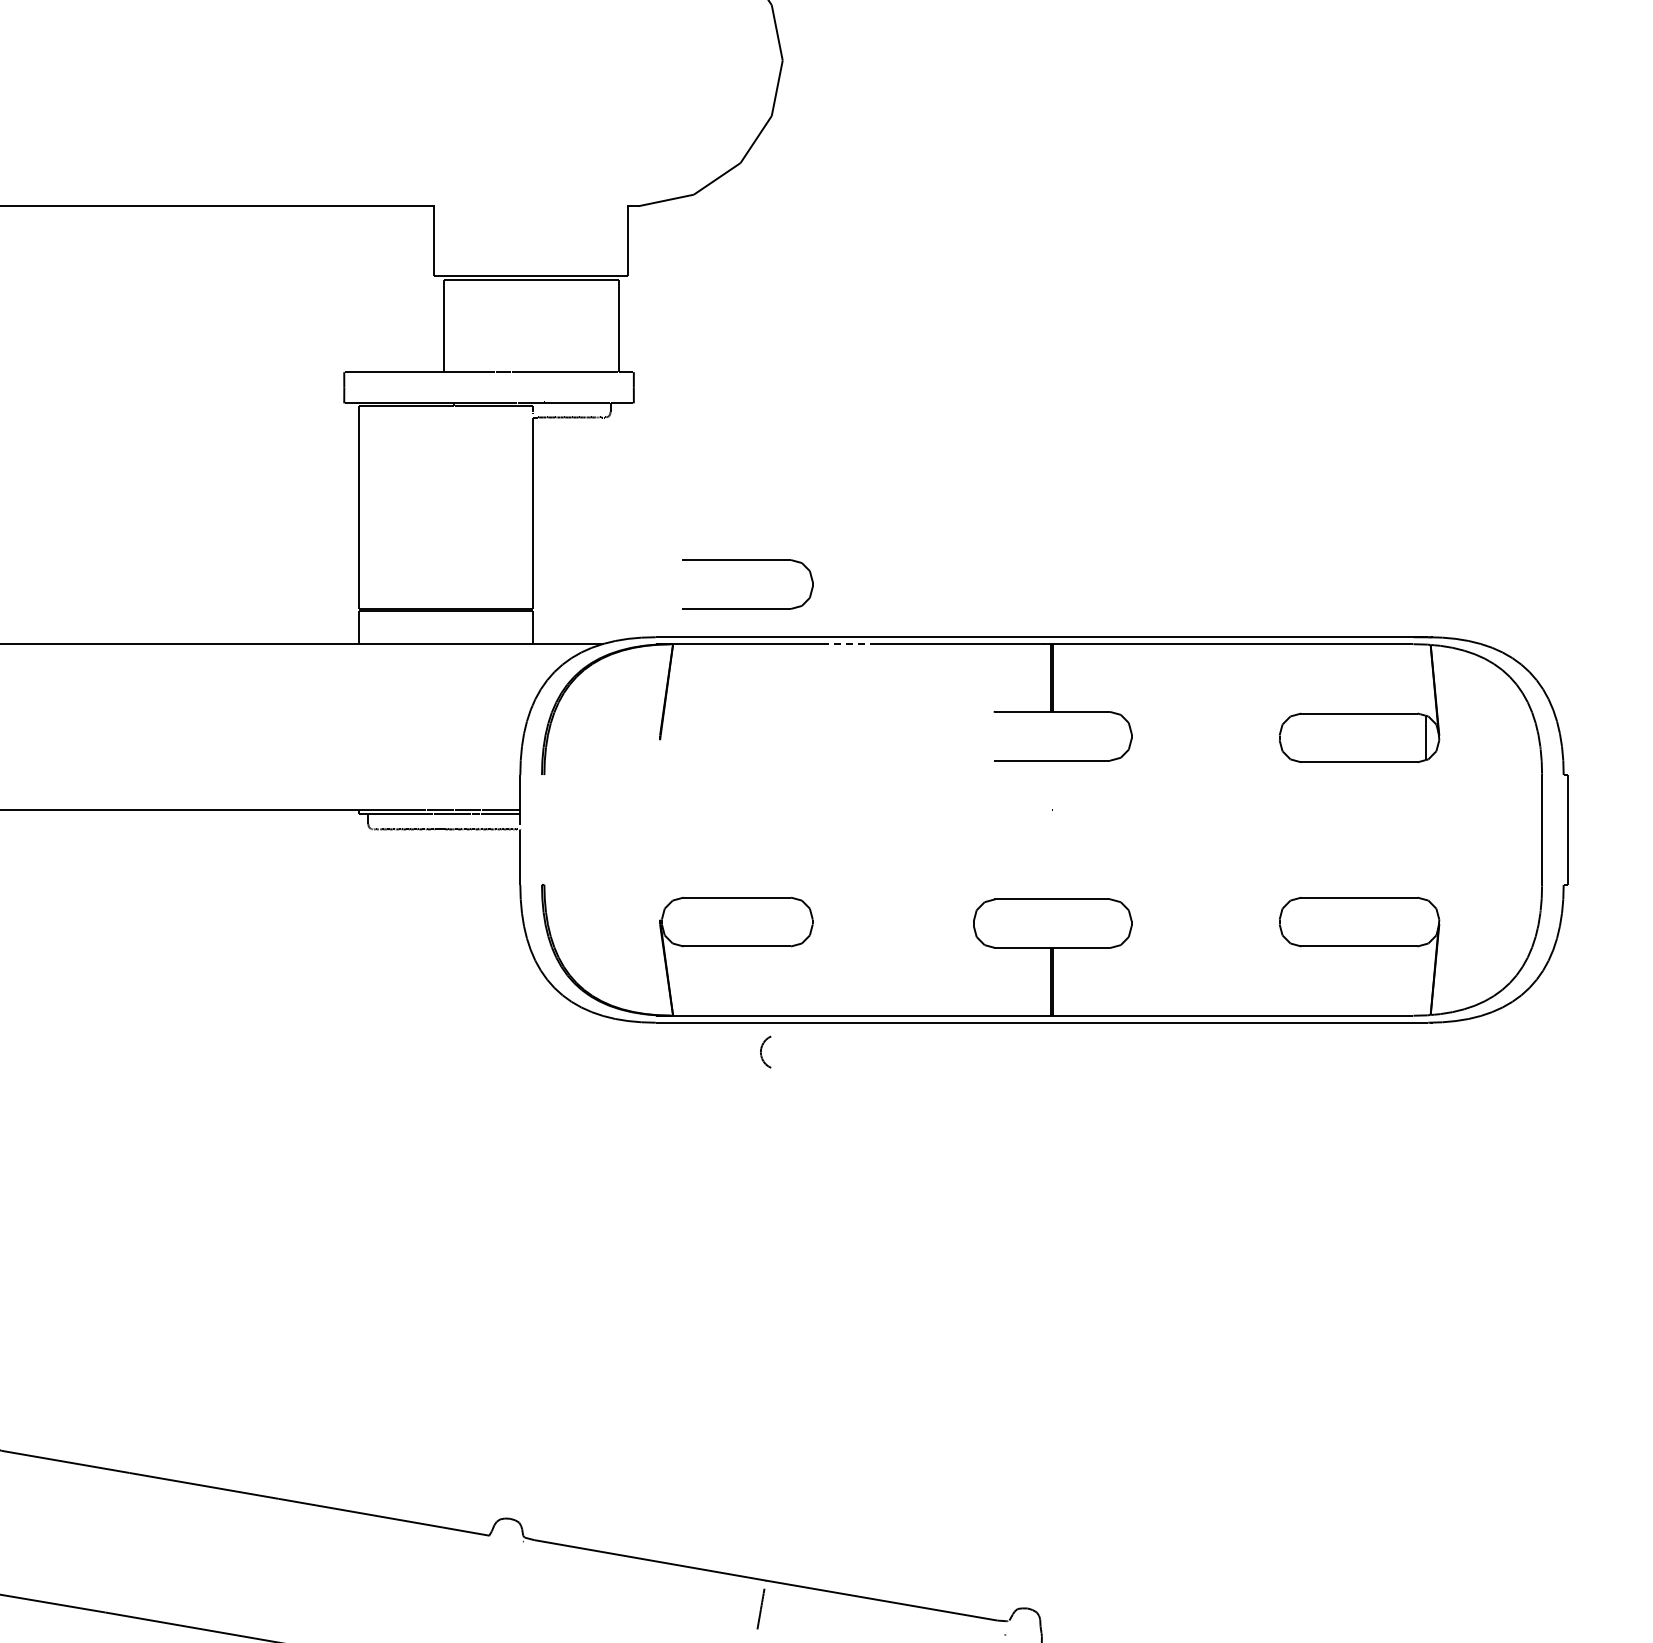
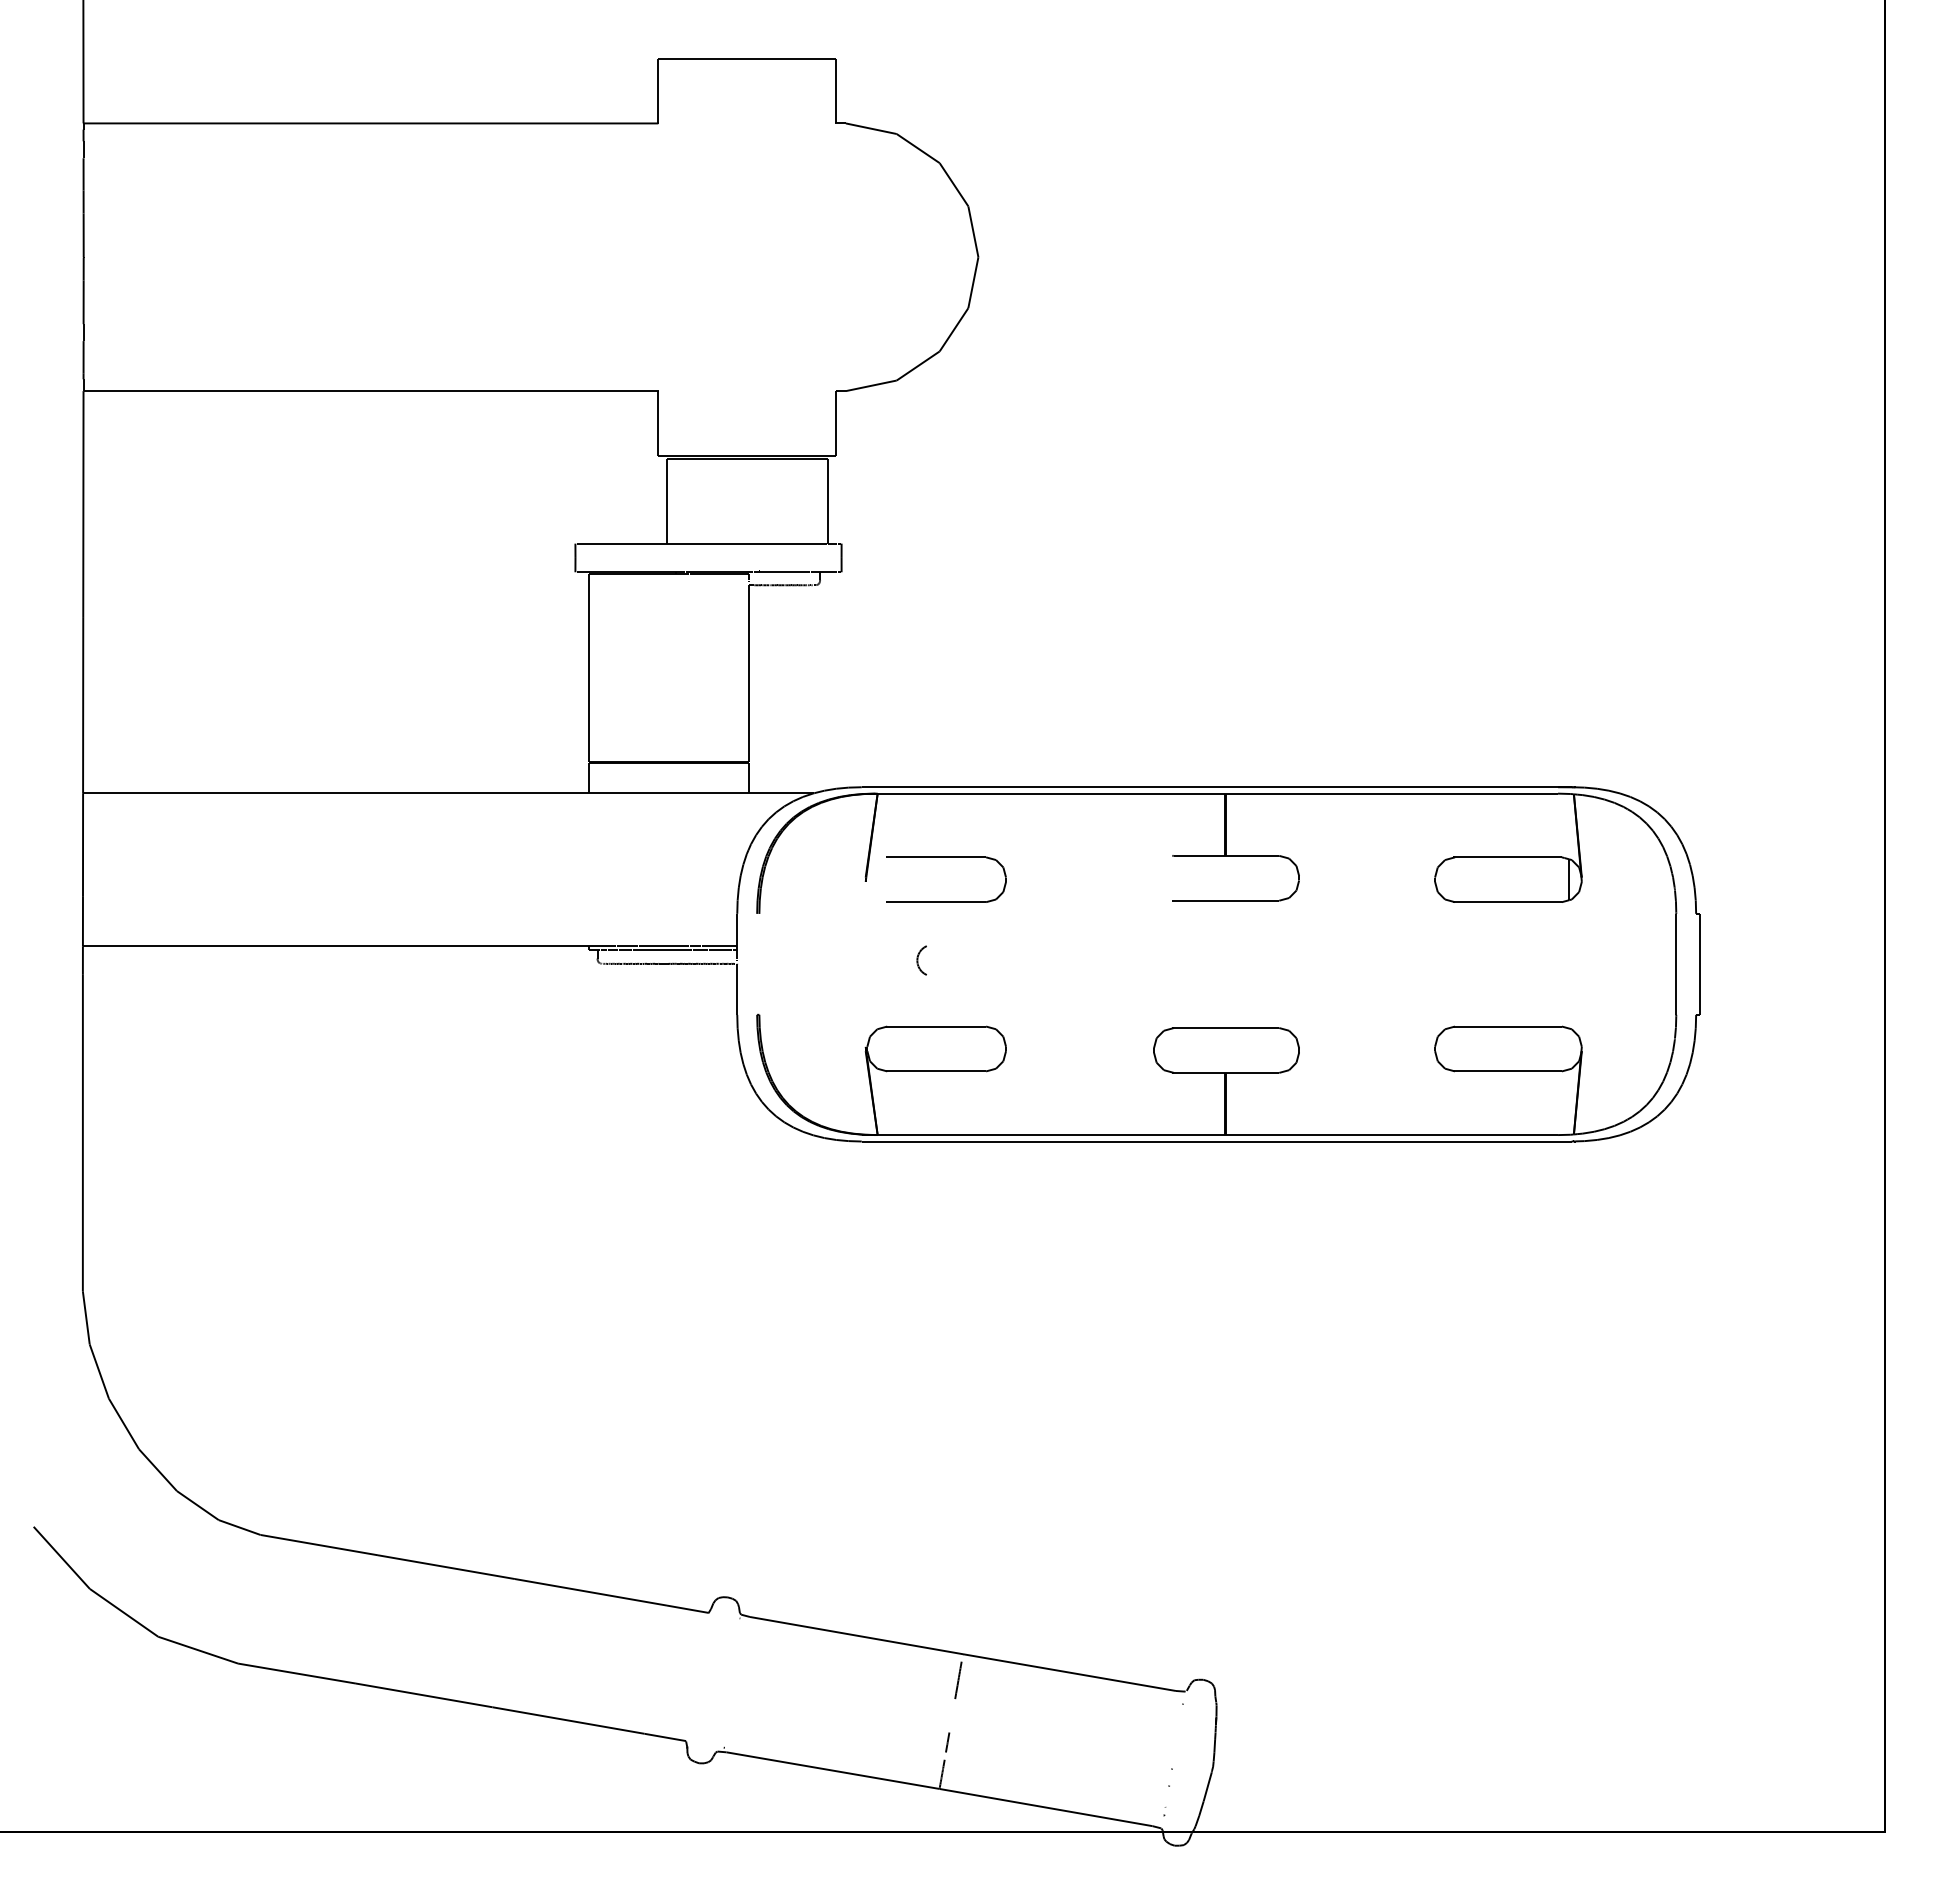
part: (748, 560) -> (946, 857), moved
line: (848, 644) -> (1038, 793), dashed -> solid
part: (765, 1052) -> (921, 960), moved

